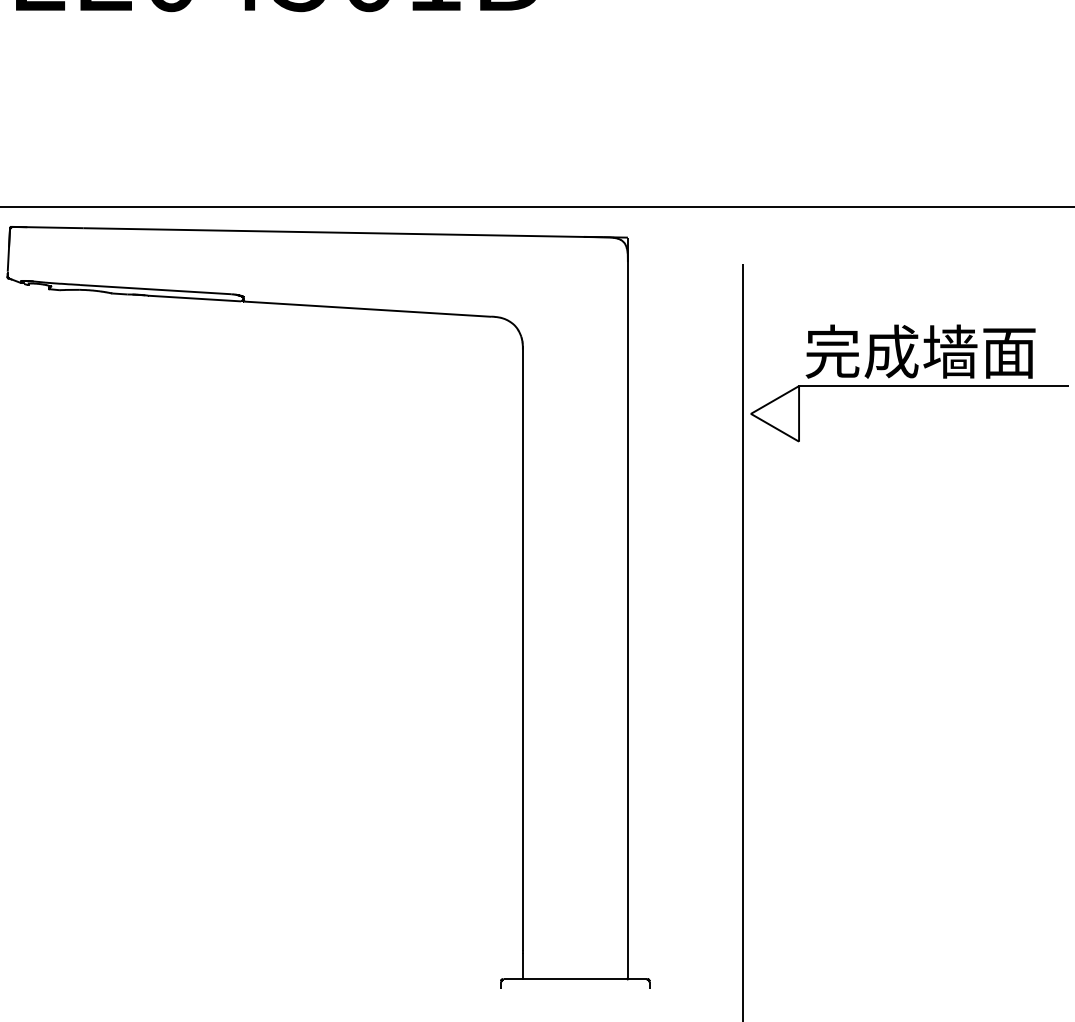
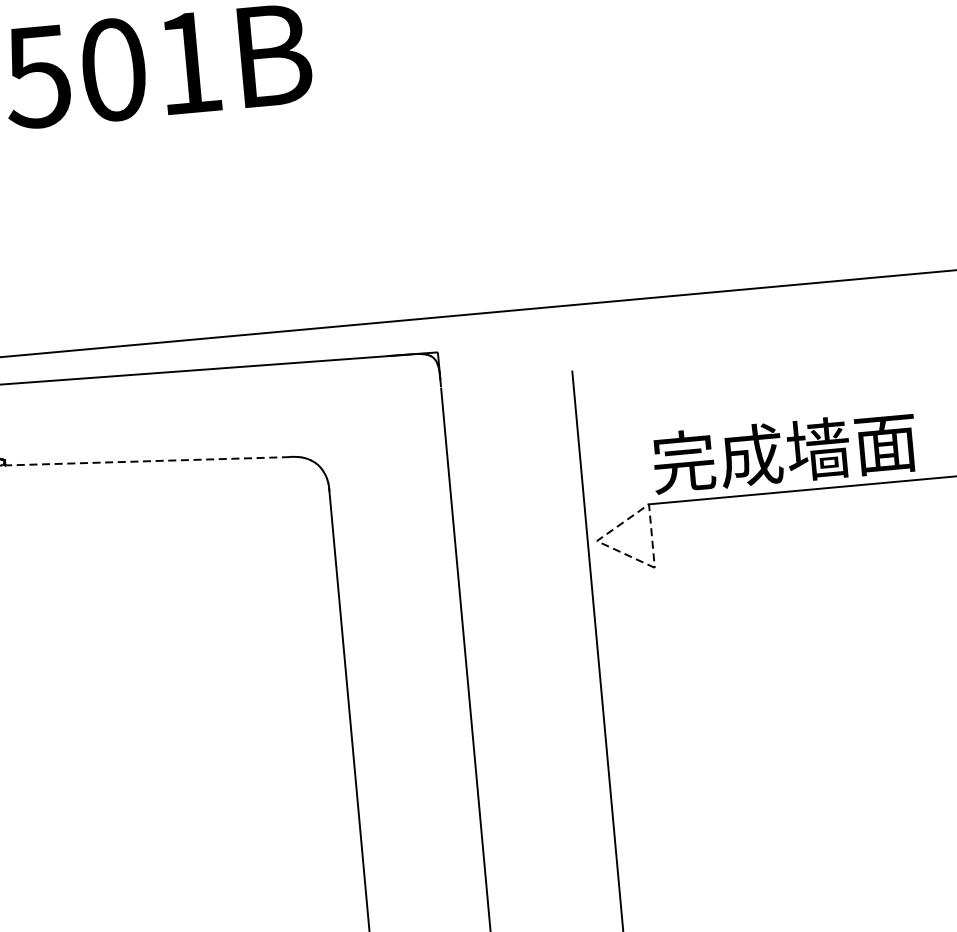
line: (367, 309) -> (147, 461), solid -> dashed
line: (775, 400) -> (623, 523), solid -> dashed

